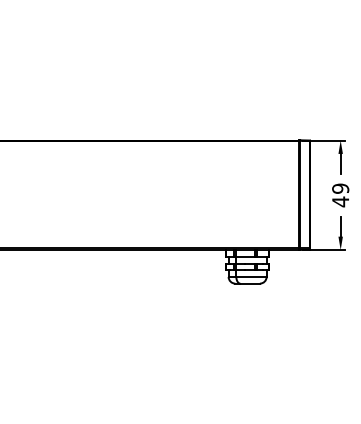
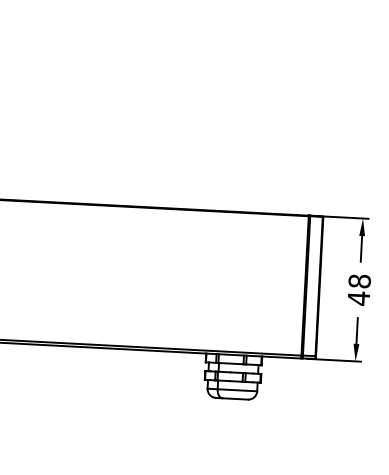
text: (340, 188) -> (359, 281), 49 -> 48

